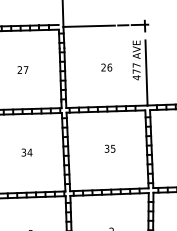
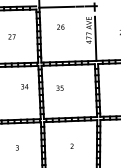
text: (106, 66) -> (60, 26), moved
text: (109, 147) -> (59, 87), moved
text: (26, 152) -> (24, 86), moved

